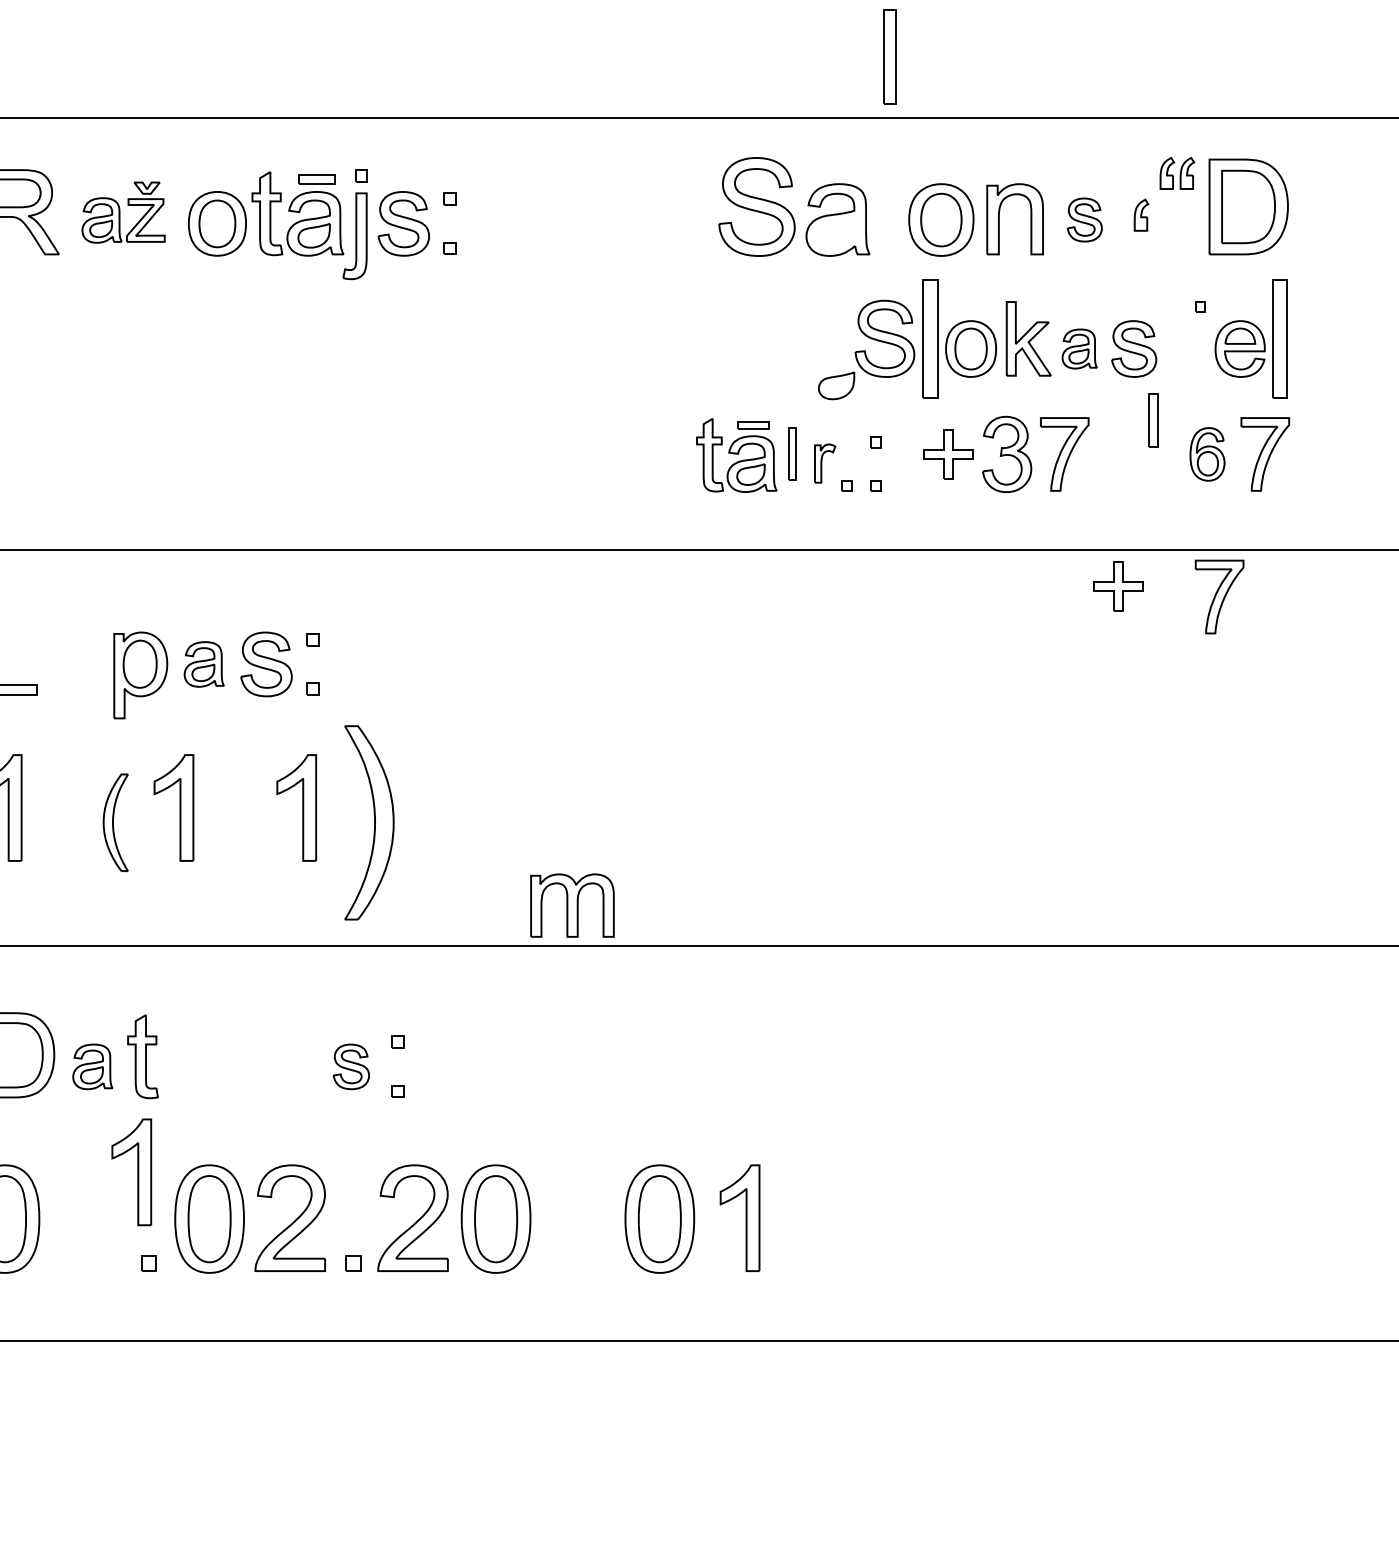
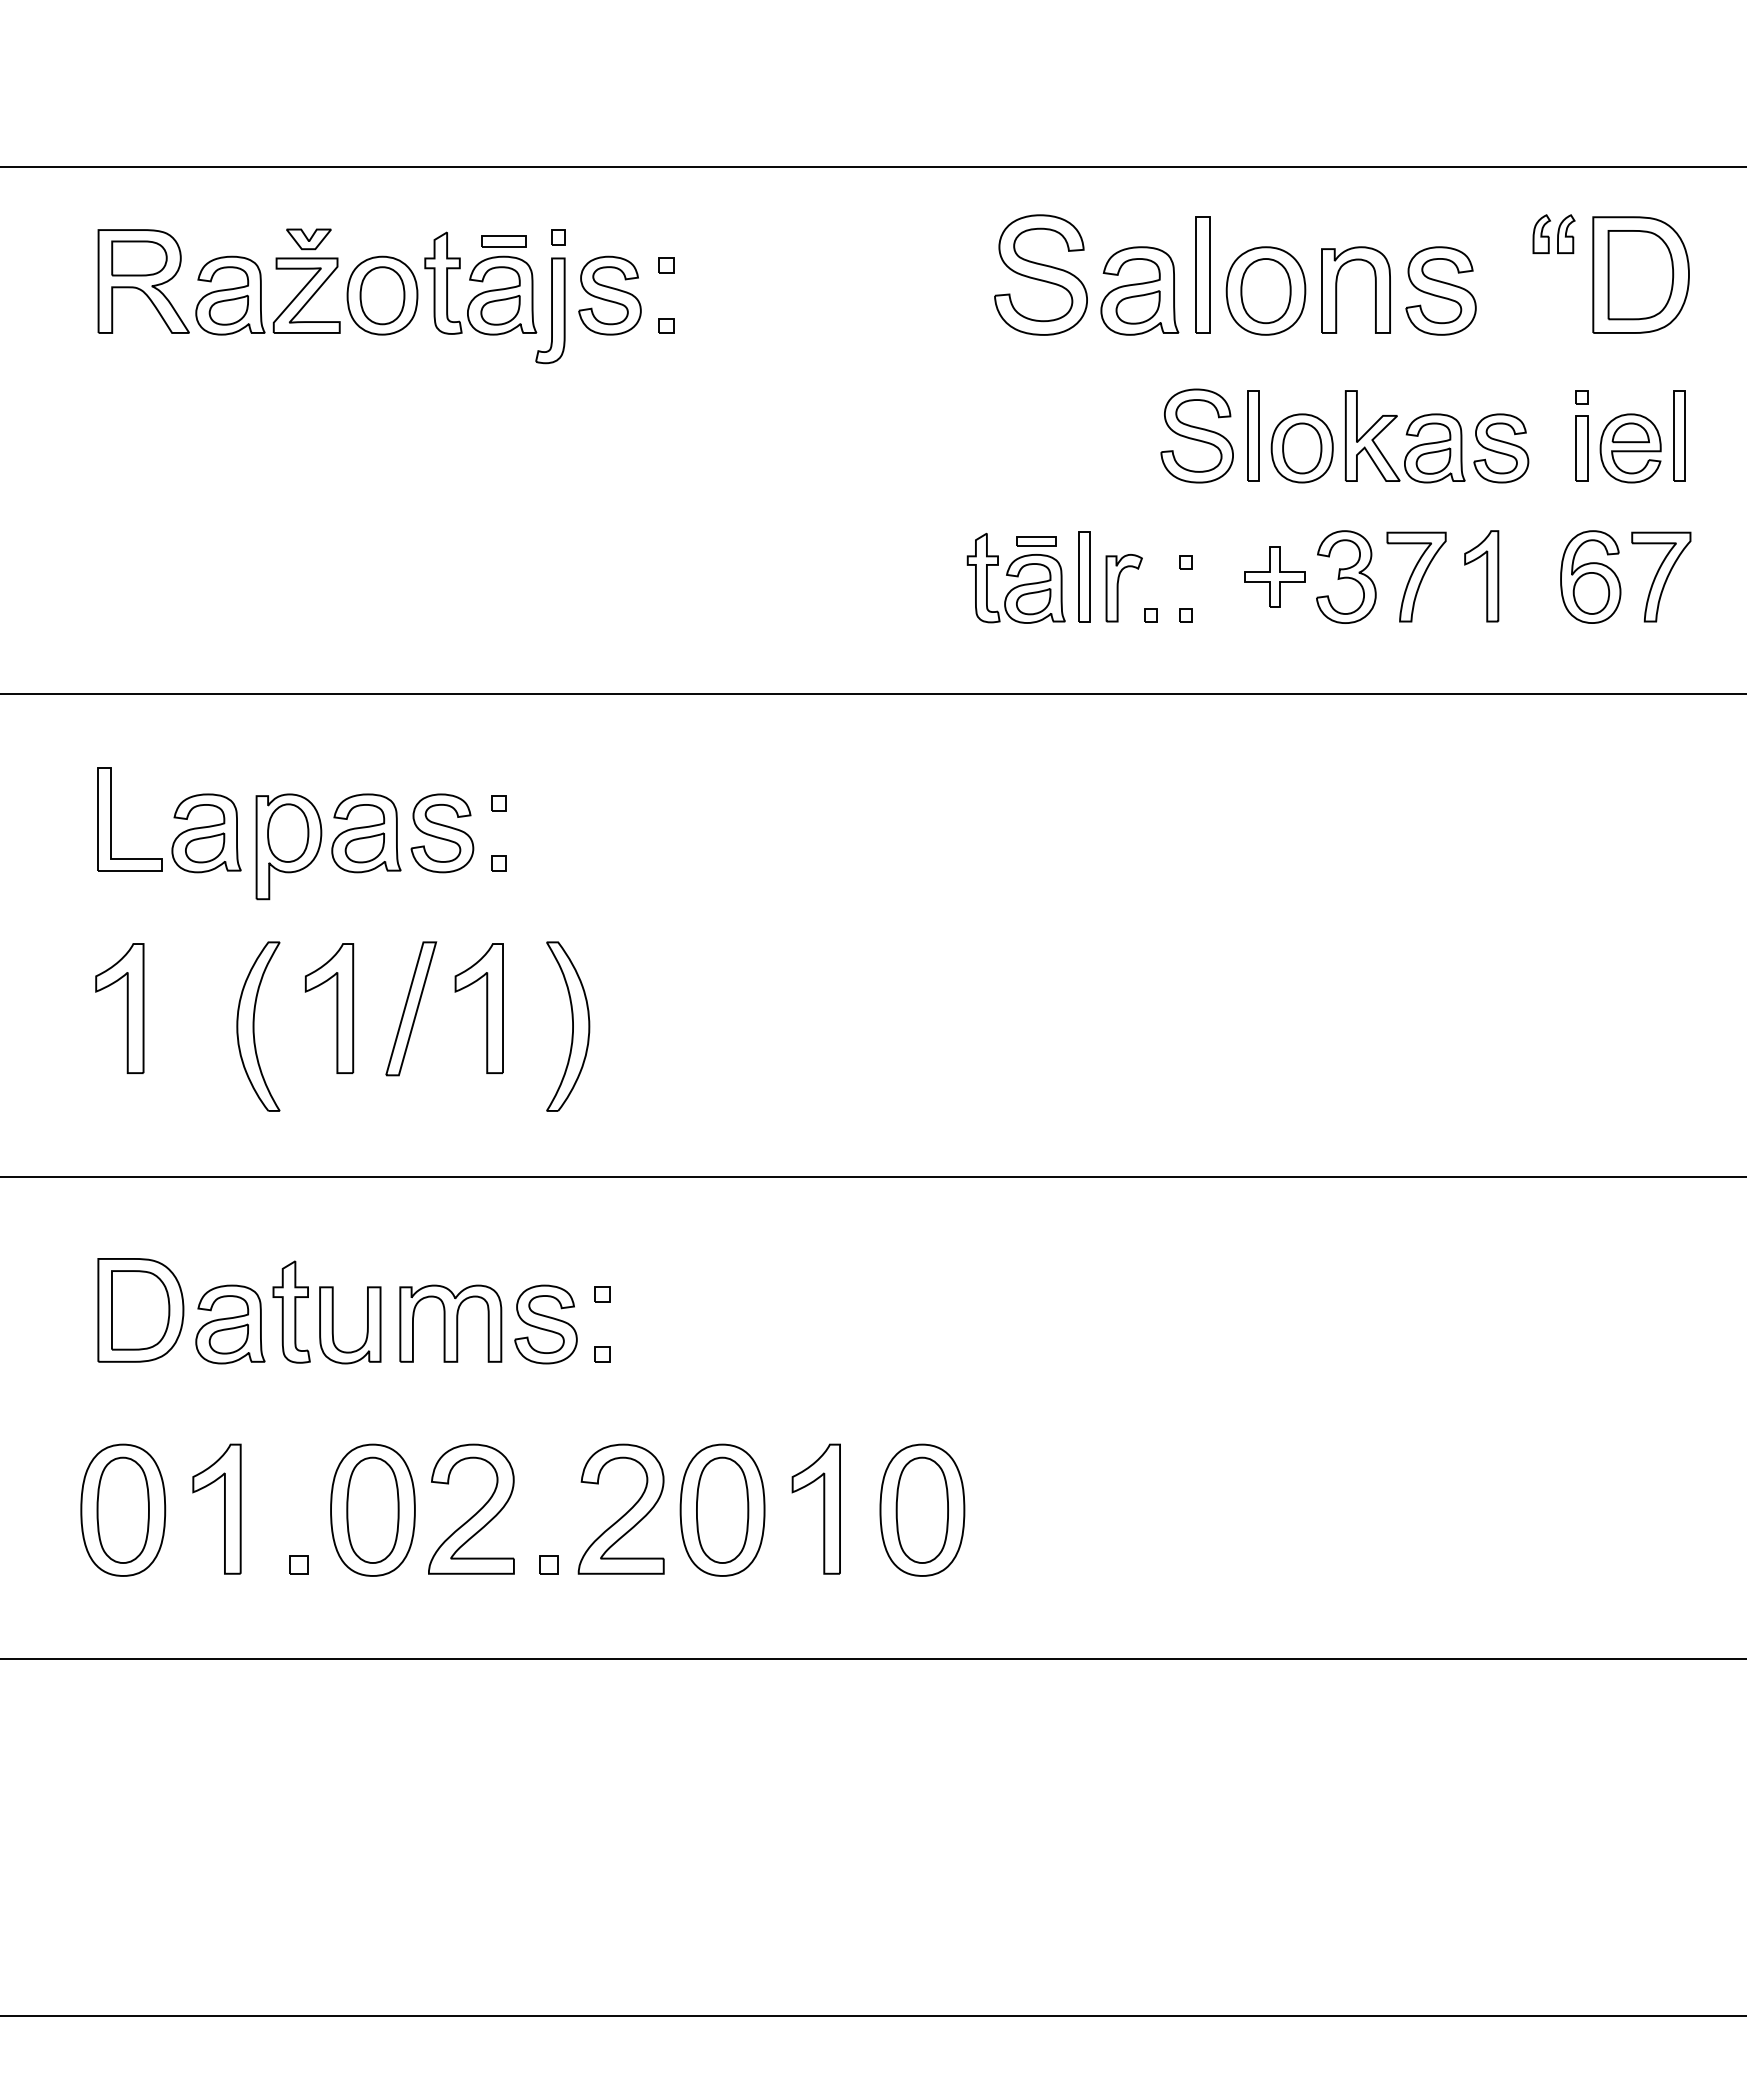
part: (889, 56) -> (1202, 274), moved
part: (123, 212) -> (267, 281), size x1.43
part: (1141, 214) -> (1510, 284), removed
part: (1084, 219) -> (1440, 290), size x1.67
part: (931, 338) -> (1253, 435), size x0.62
part: (1280, 338) -> (1679, 435), size x0.62
part: (1079, 349) -> (1434, 448), size x1.43
part: (836, 385) -> (1137, 307), moved
part: (1153, 420) -> (1581, 448), moved
part: (792, 453) -> (1084, 576), size x1.43
part: (1117, 453) -> (1481, 576), added
part: (1207, 453) -> (1590, 576), size x1.43
part: (824, 463) -> (1123, 588), size x1.43
part: (1117, 585) -> (1481, 737), removed
part: (1219, 596) -> (1605, 750), removed
part: (73, 664) -> (206, 833), added
part: (204, 664) -> (366, 833), size x1.43
part: (241, 807) -> (411, 1008), added
part: (115, 822) -> (258, 1026), size x1.43
part: (369, 822) -> (568, 1026), size x0.71
part: (572, 905) -> (450, 1323), moved
part: (92, 1066) -> (230, 1324), size x1.43
part: (350, 1066) -> (545, 1324), size x1.43
part: (177, 1067) -> (333, 1325), added
part: (137, 1171) -> (224, 1508), moved
part: (745, 1217) -> (823, 1508), moved

